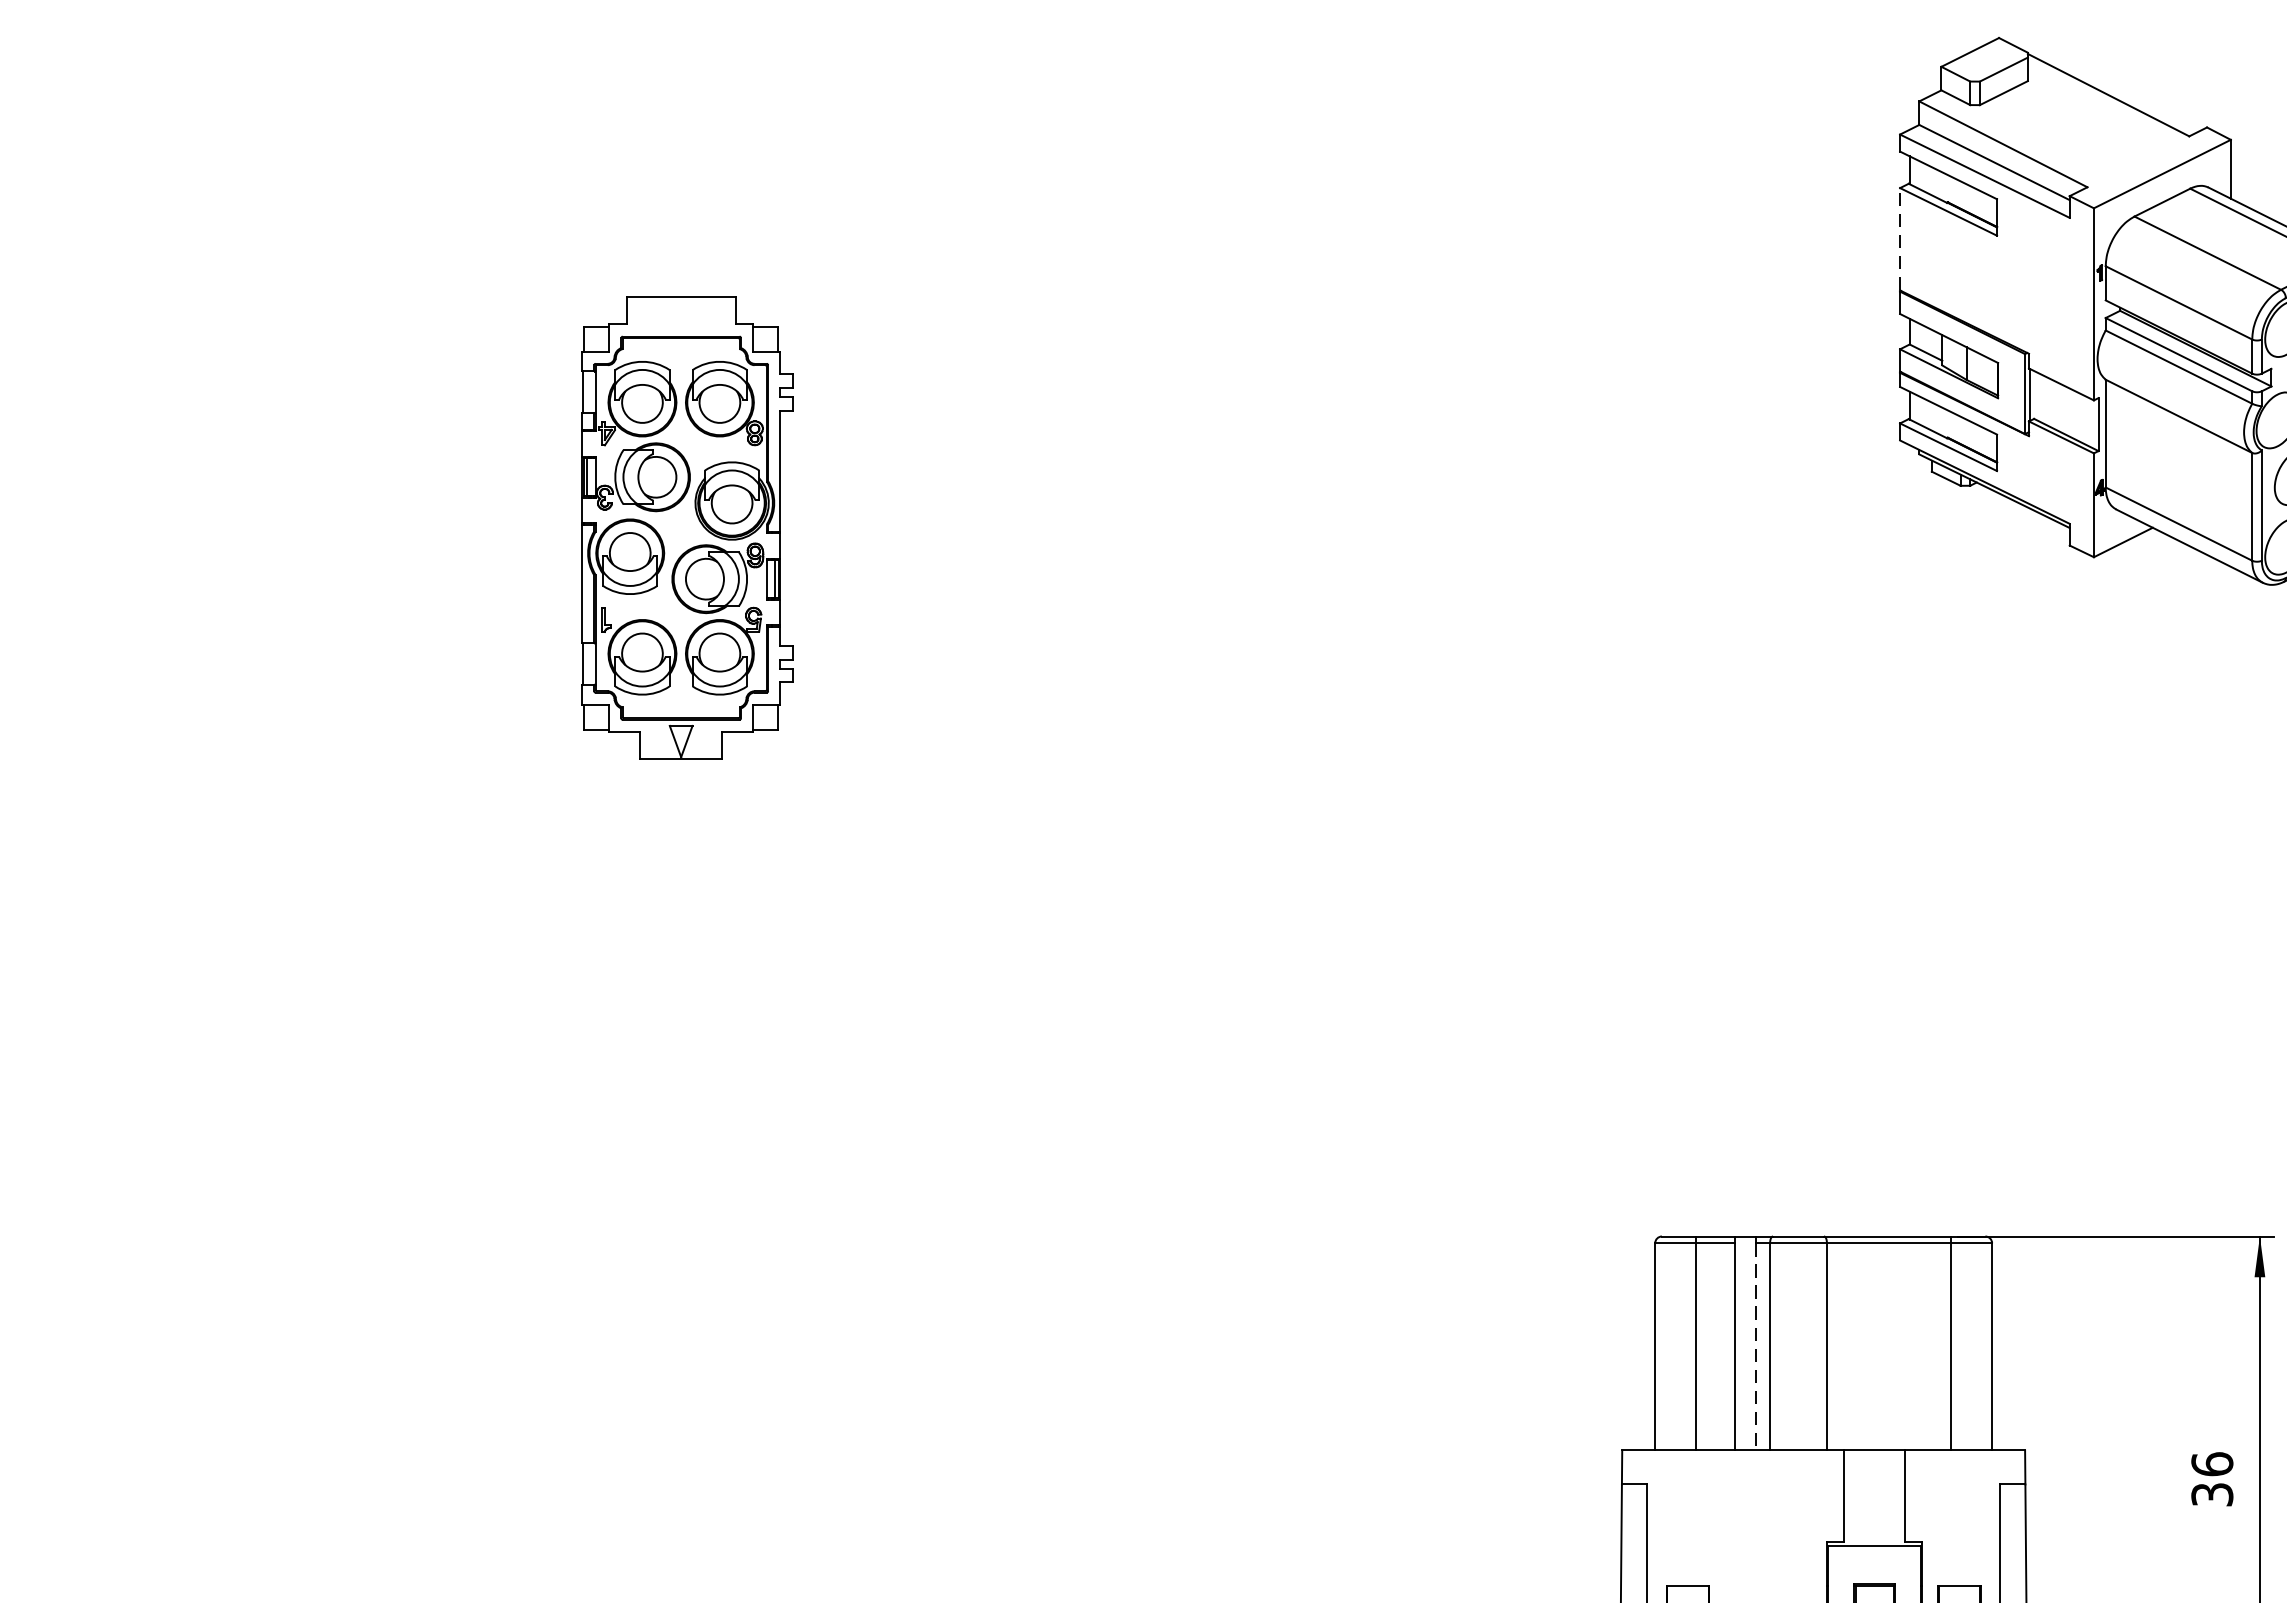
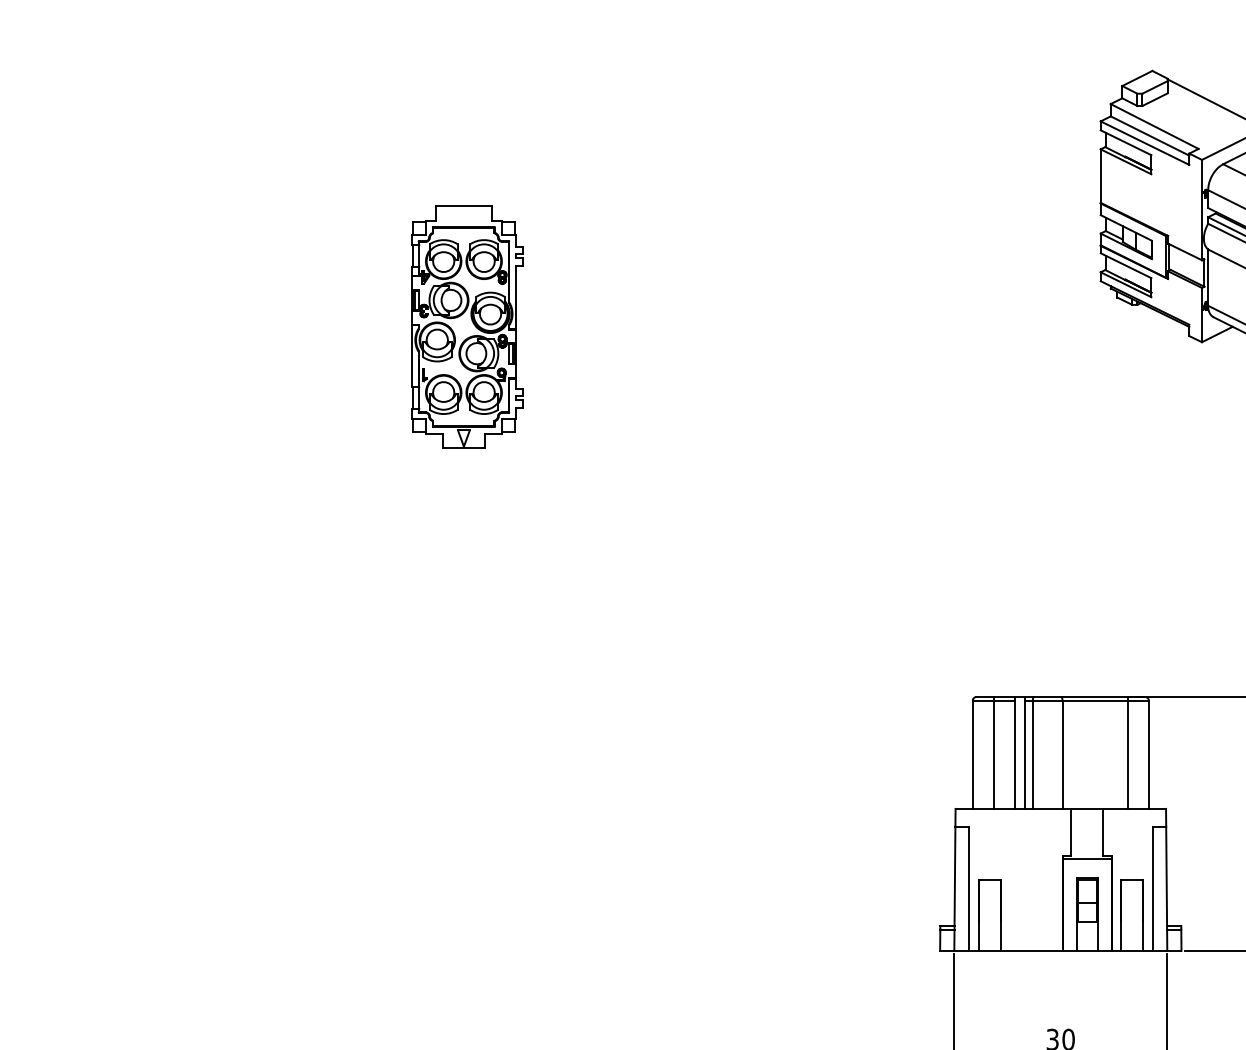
line: (1899, 240) -> (1100, 176), dashed -> solid
line: (1756, 1348) -> (1025, 755), dashed -> solid

